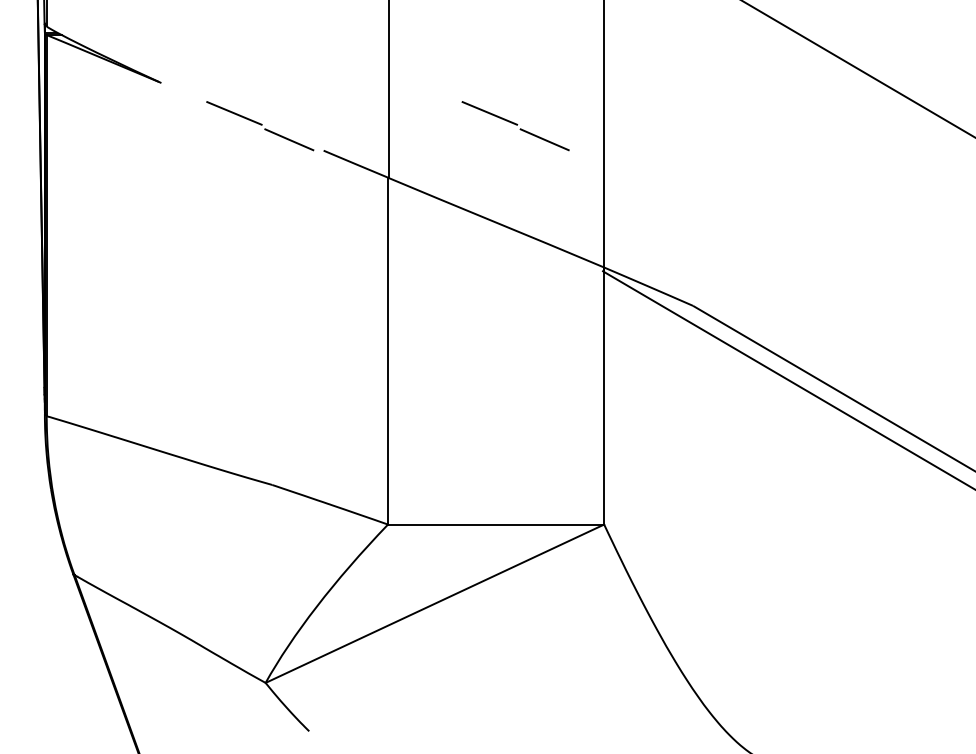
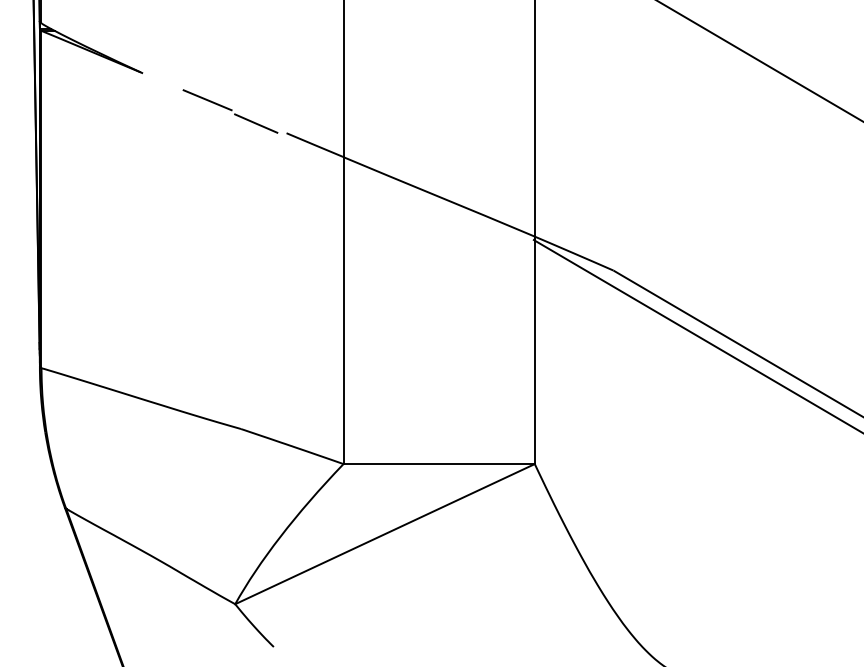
part: (515, 126) -> (456, 111), removed

